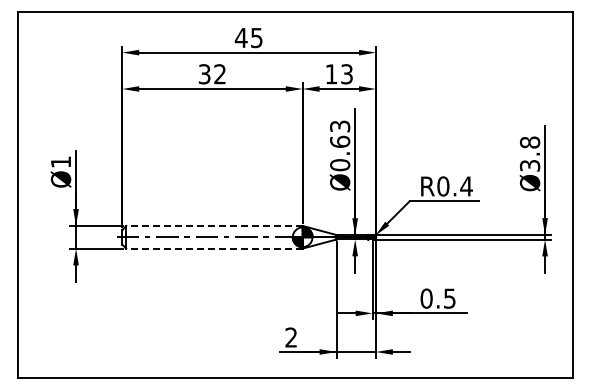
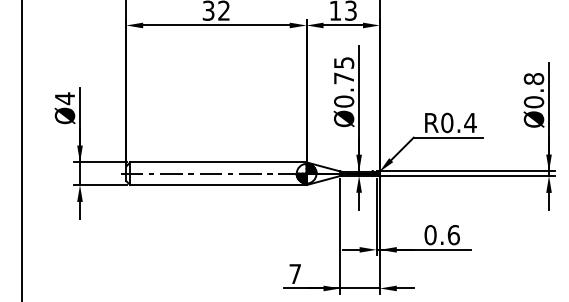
text: (340, 133) -> (344, 69), Ø0.63 -> Ø0.75
text: (60, 161) -> (64, 97), Ø1 -> Ø4
text: (530, 165) -> (534, 101), Ø3.8 -> Ø0.8
line: (213, 226) -> (217, 162), dashed -> solid
line: (213, 248) -> (217, 184), dashed -> solid
text: (449, 298) -> (453, 234), 0.5 -> 0.6
text: (290, 337) -> (294, 273), 2 -> 7

